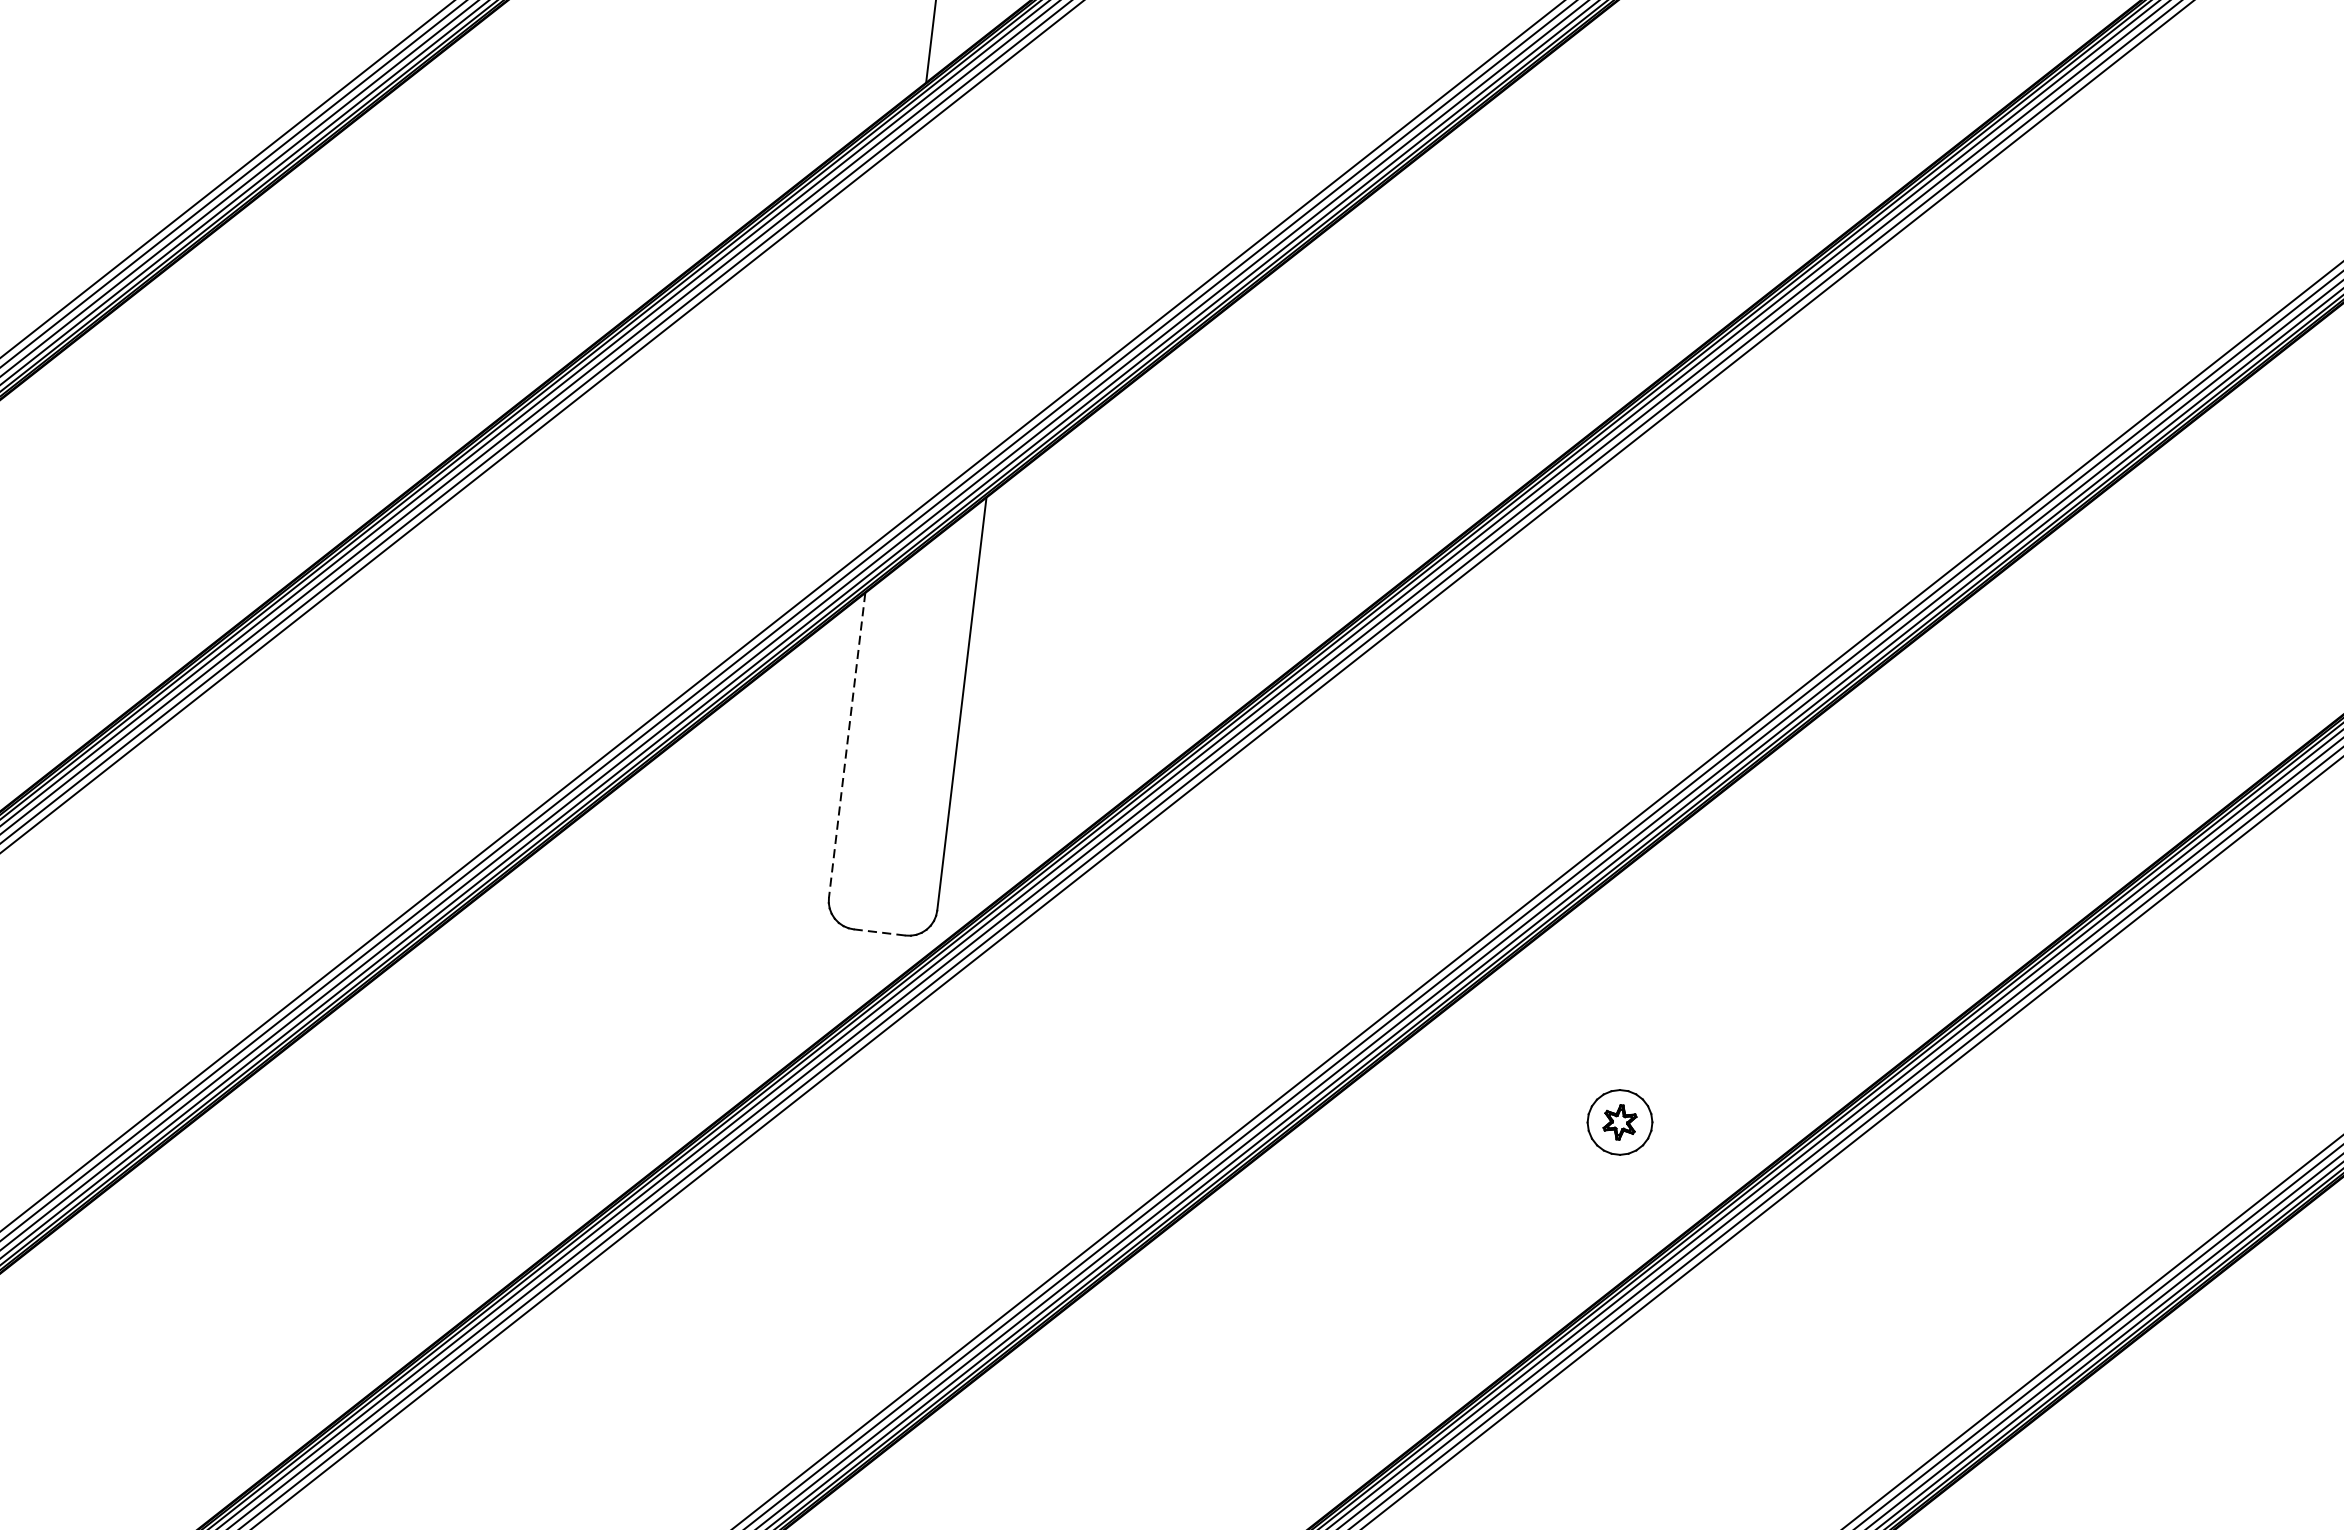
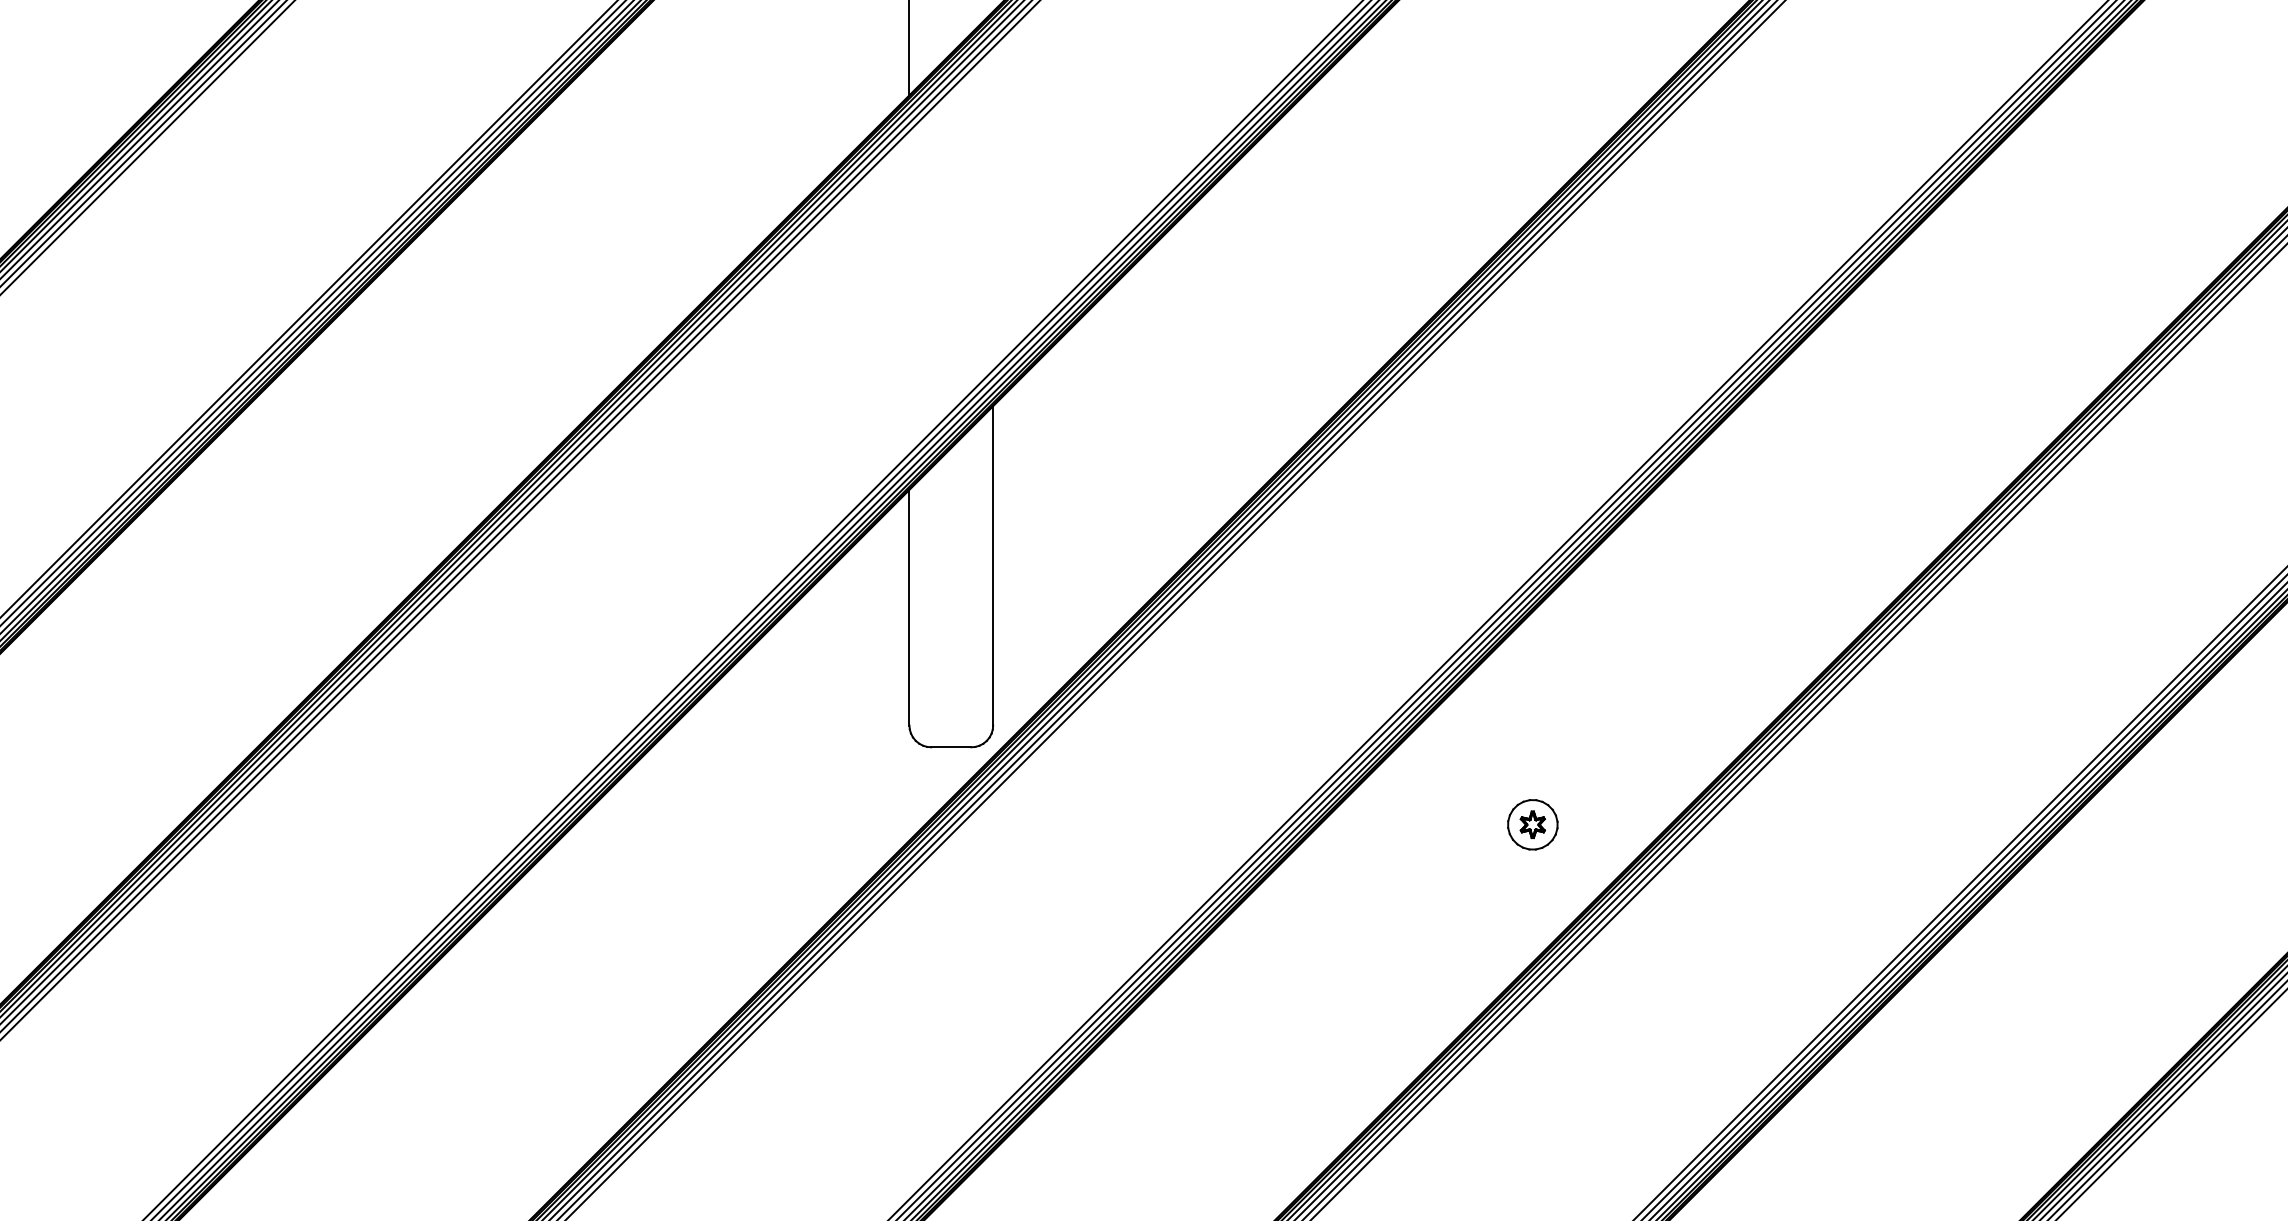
line: (847, 745) -> (909, 607), dashed -> solid
line: (879, 932) -> (951, 747), dashed -> solid

